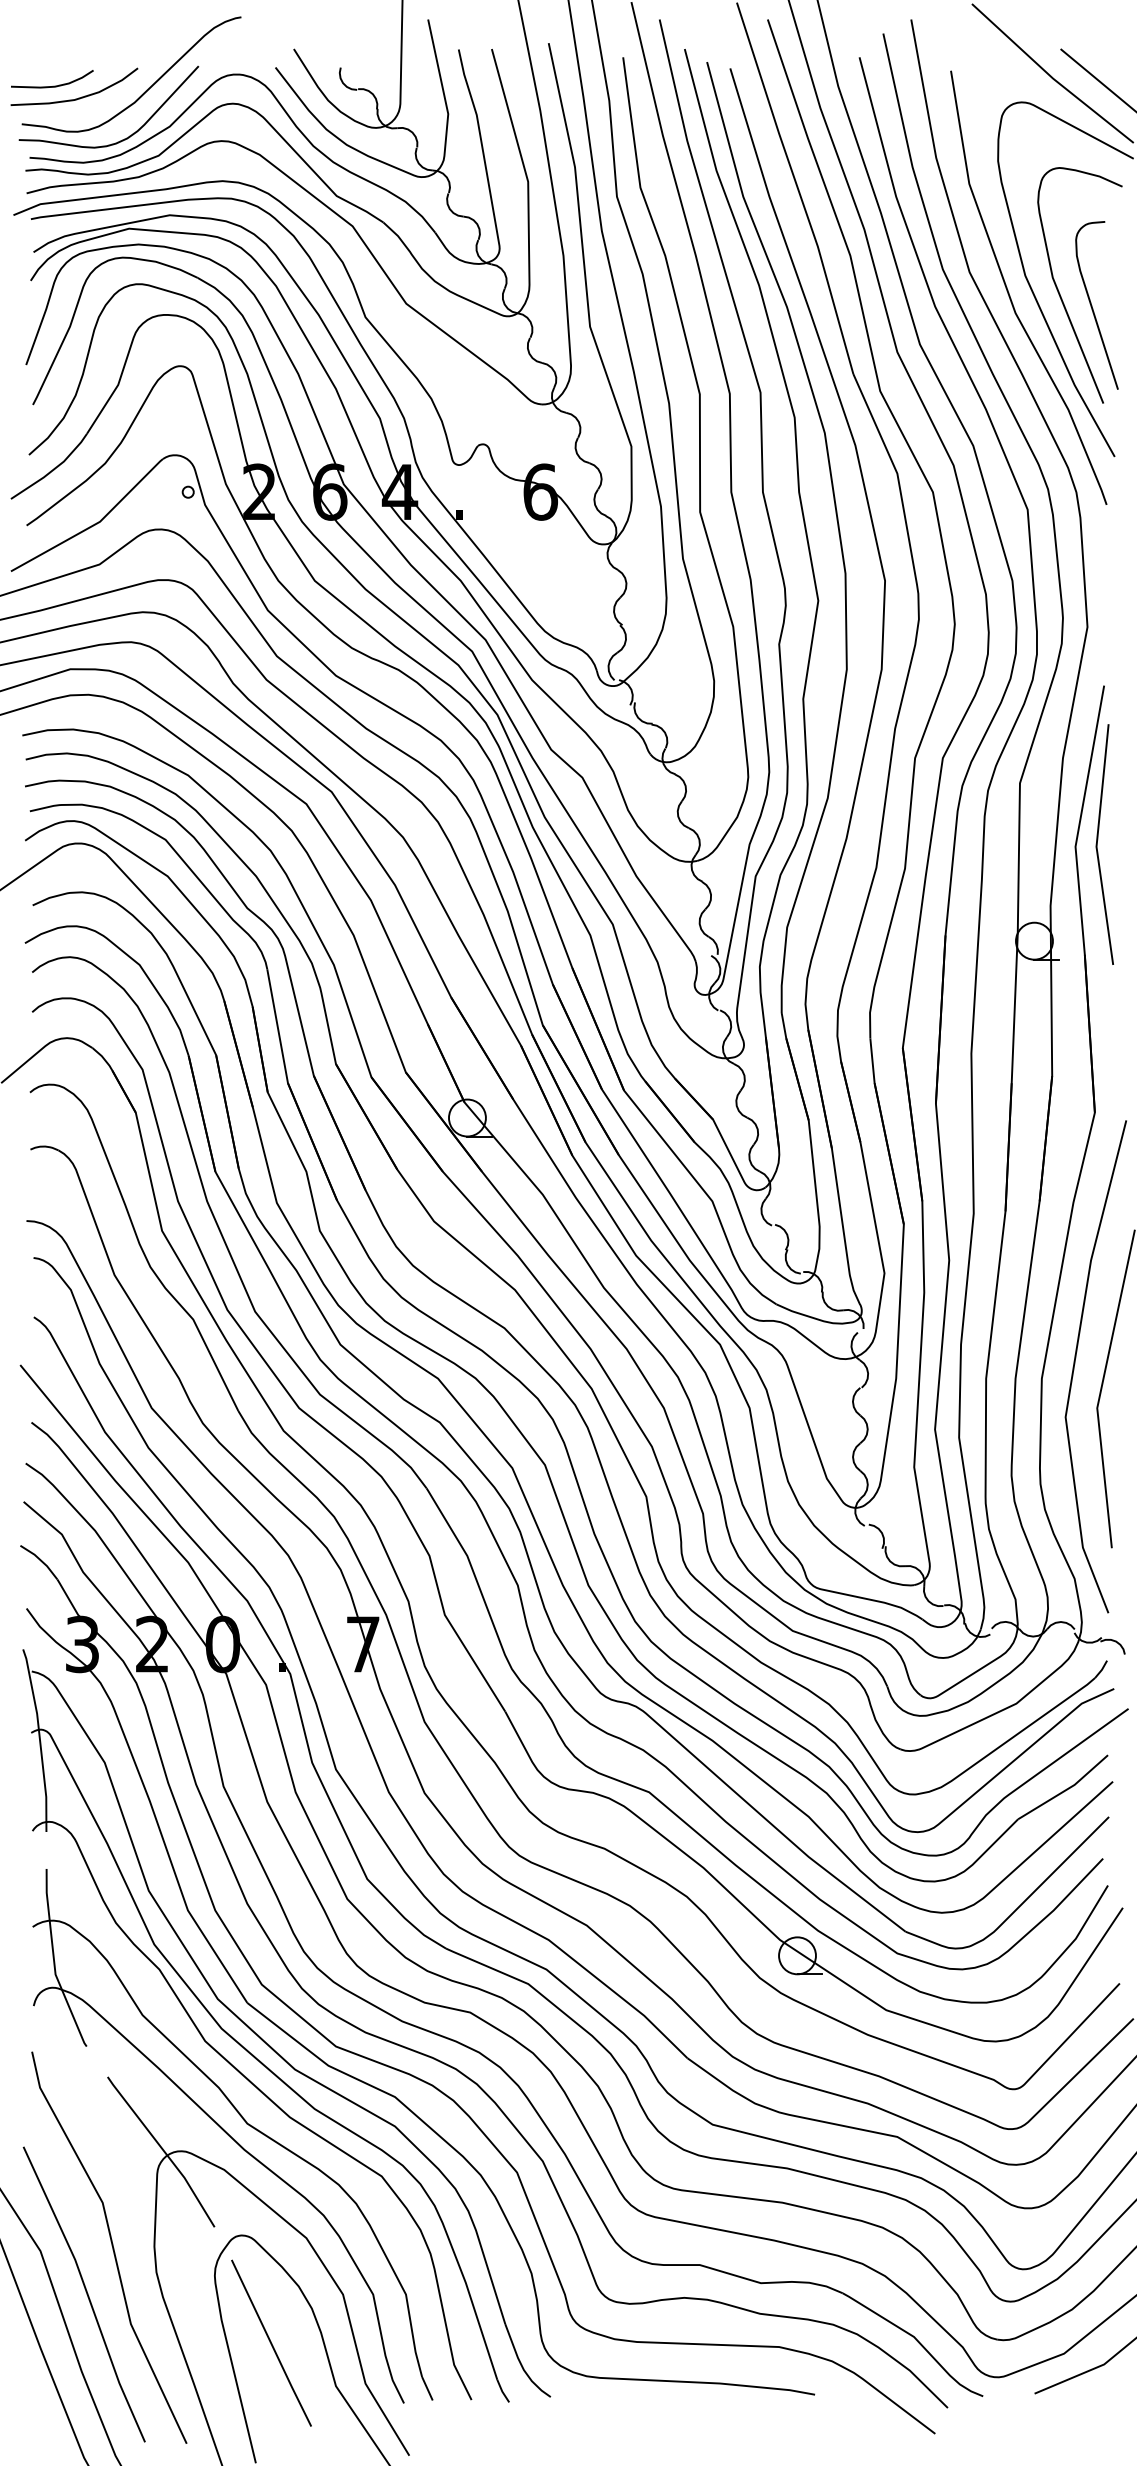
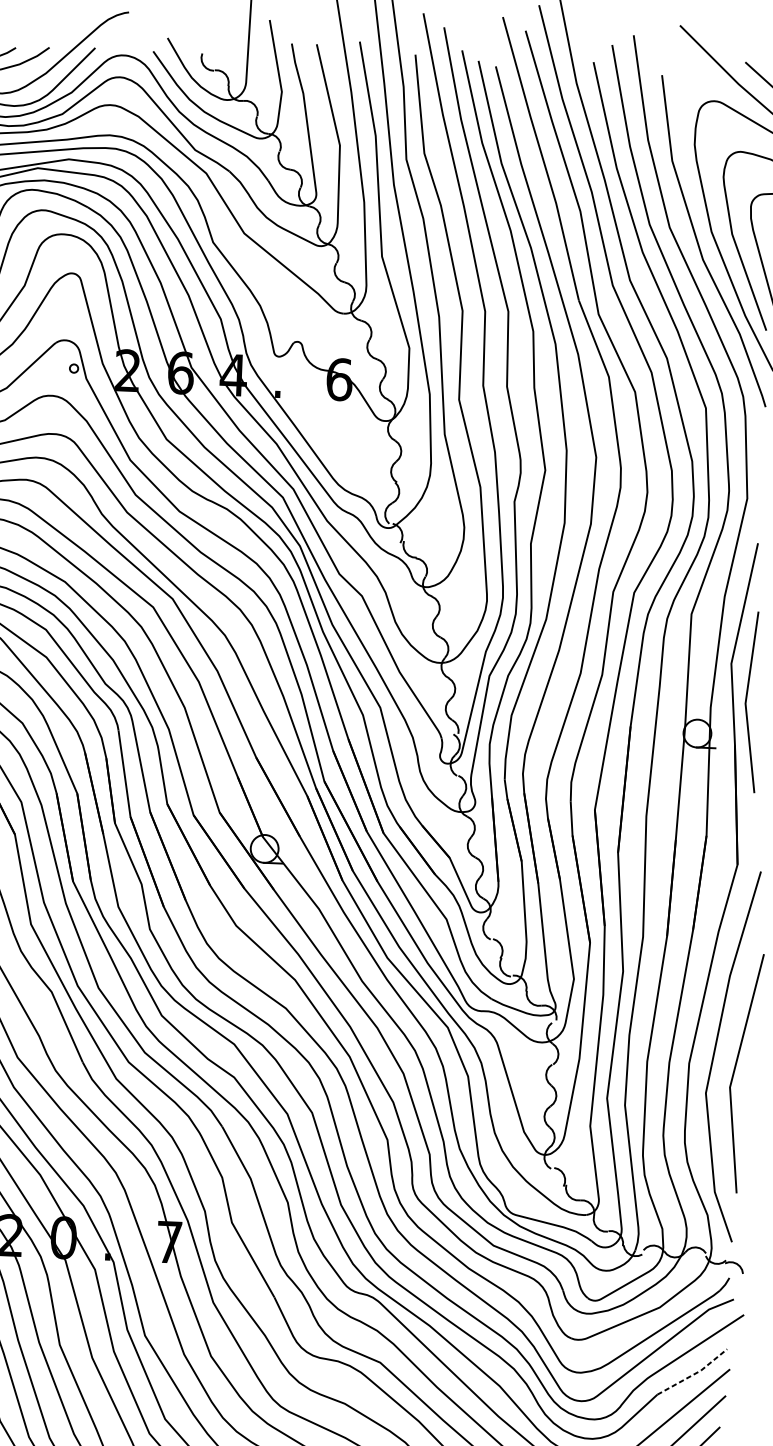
line: (1097, 844) -> (746, 701), moved
line: (1066, 1790) -> (694, 1374), solid -> dashed

